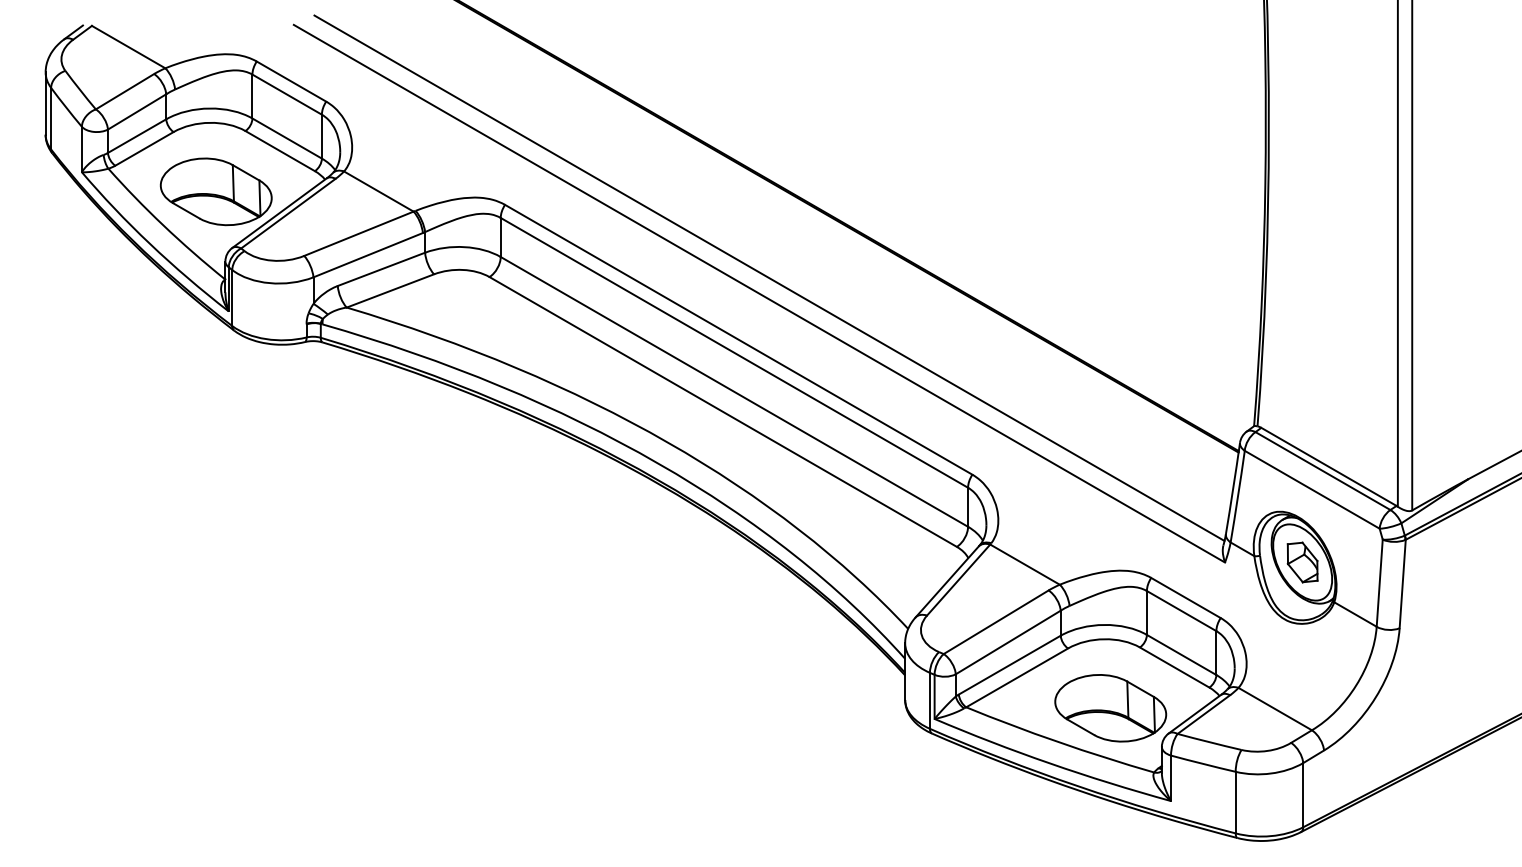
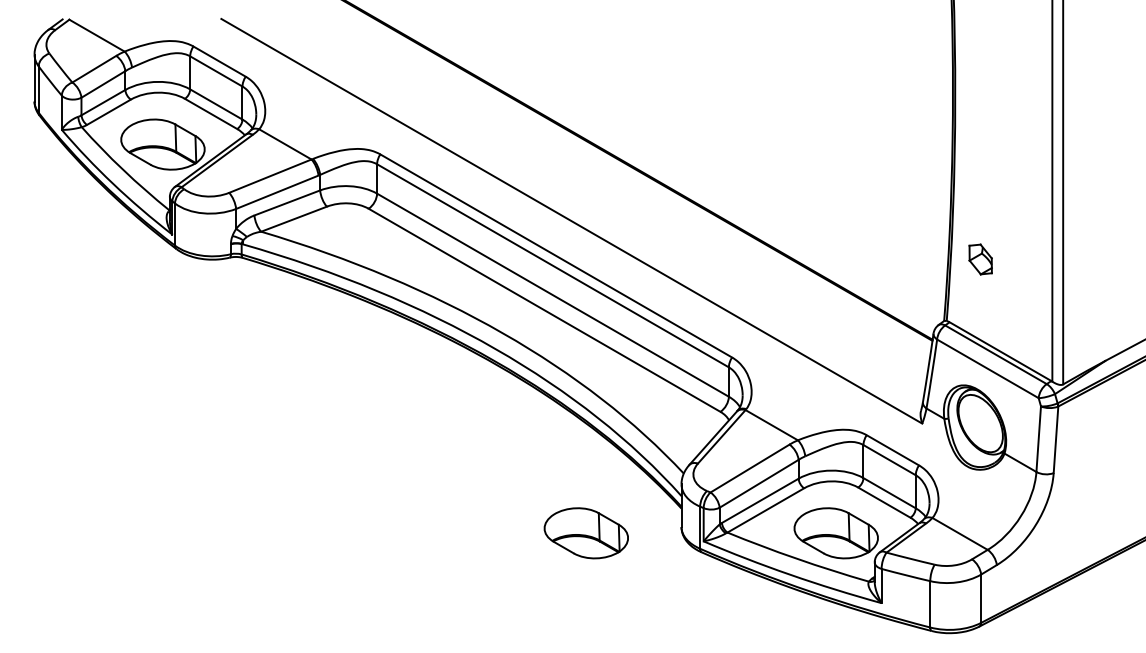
line: (769, 277) -> (579, 209), removed
part: (1302, 562) -> (980, 259), moved
part: (778, 708) -> (586, 533), added

